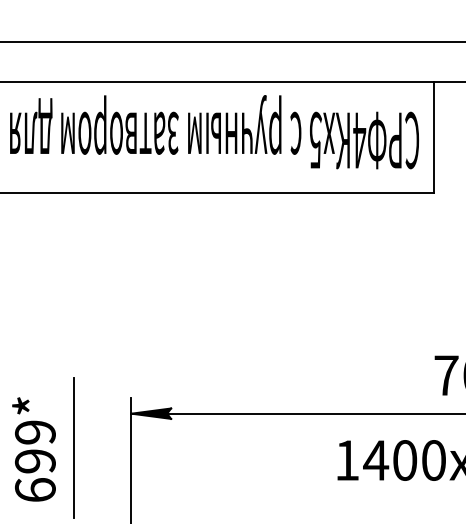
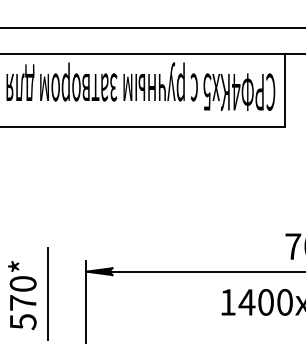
text: (34, 462) -> (22, 303), 699* -> 570*

